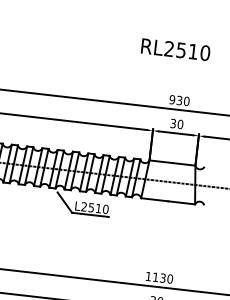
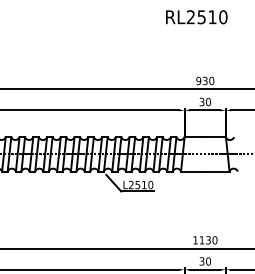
text: (175, 50) -> (196, 17), moved

